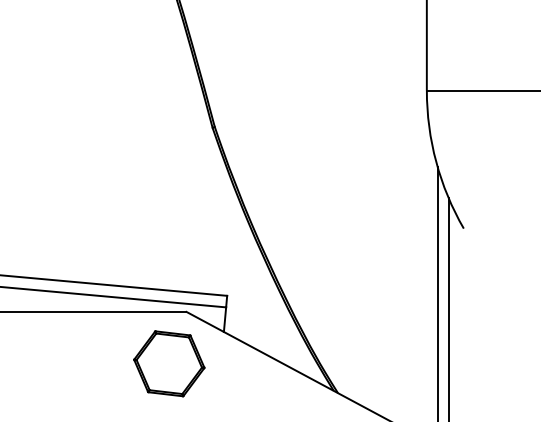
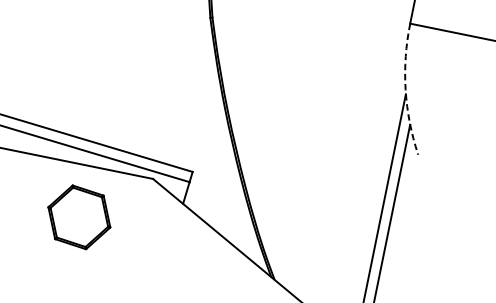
arc: (436, 162) -> (405, 90), solid -> dashed
part: (169, 363) -> (79, 217), moved

